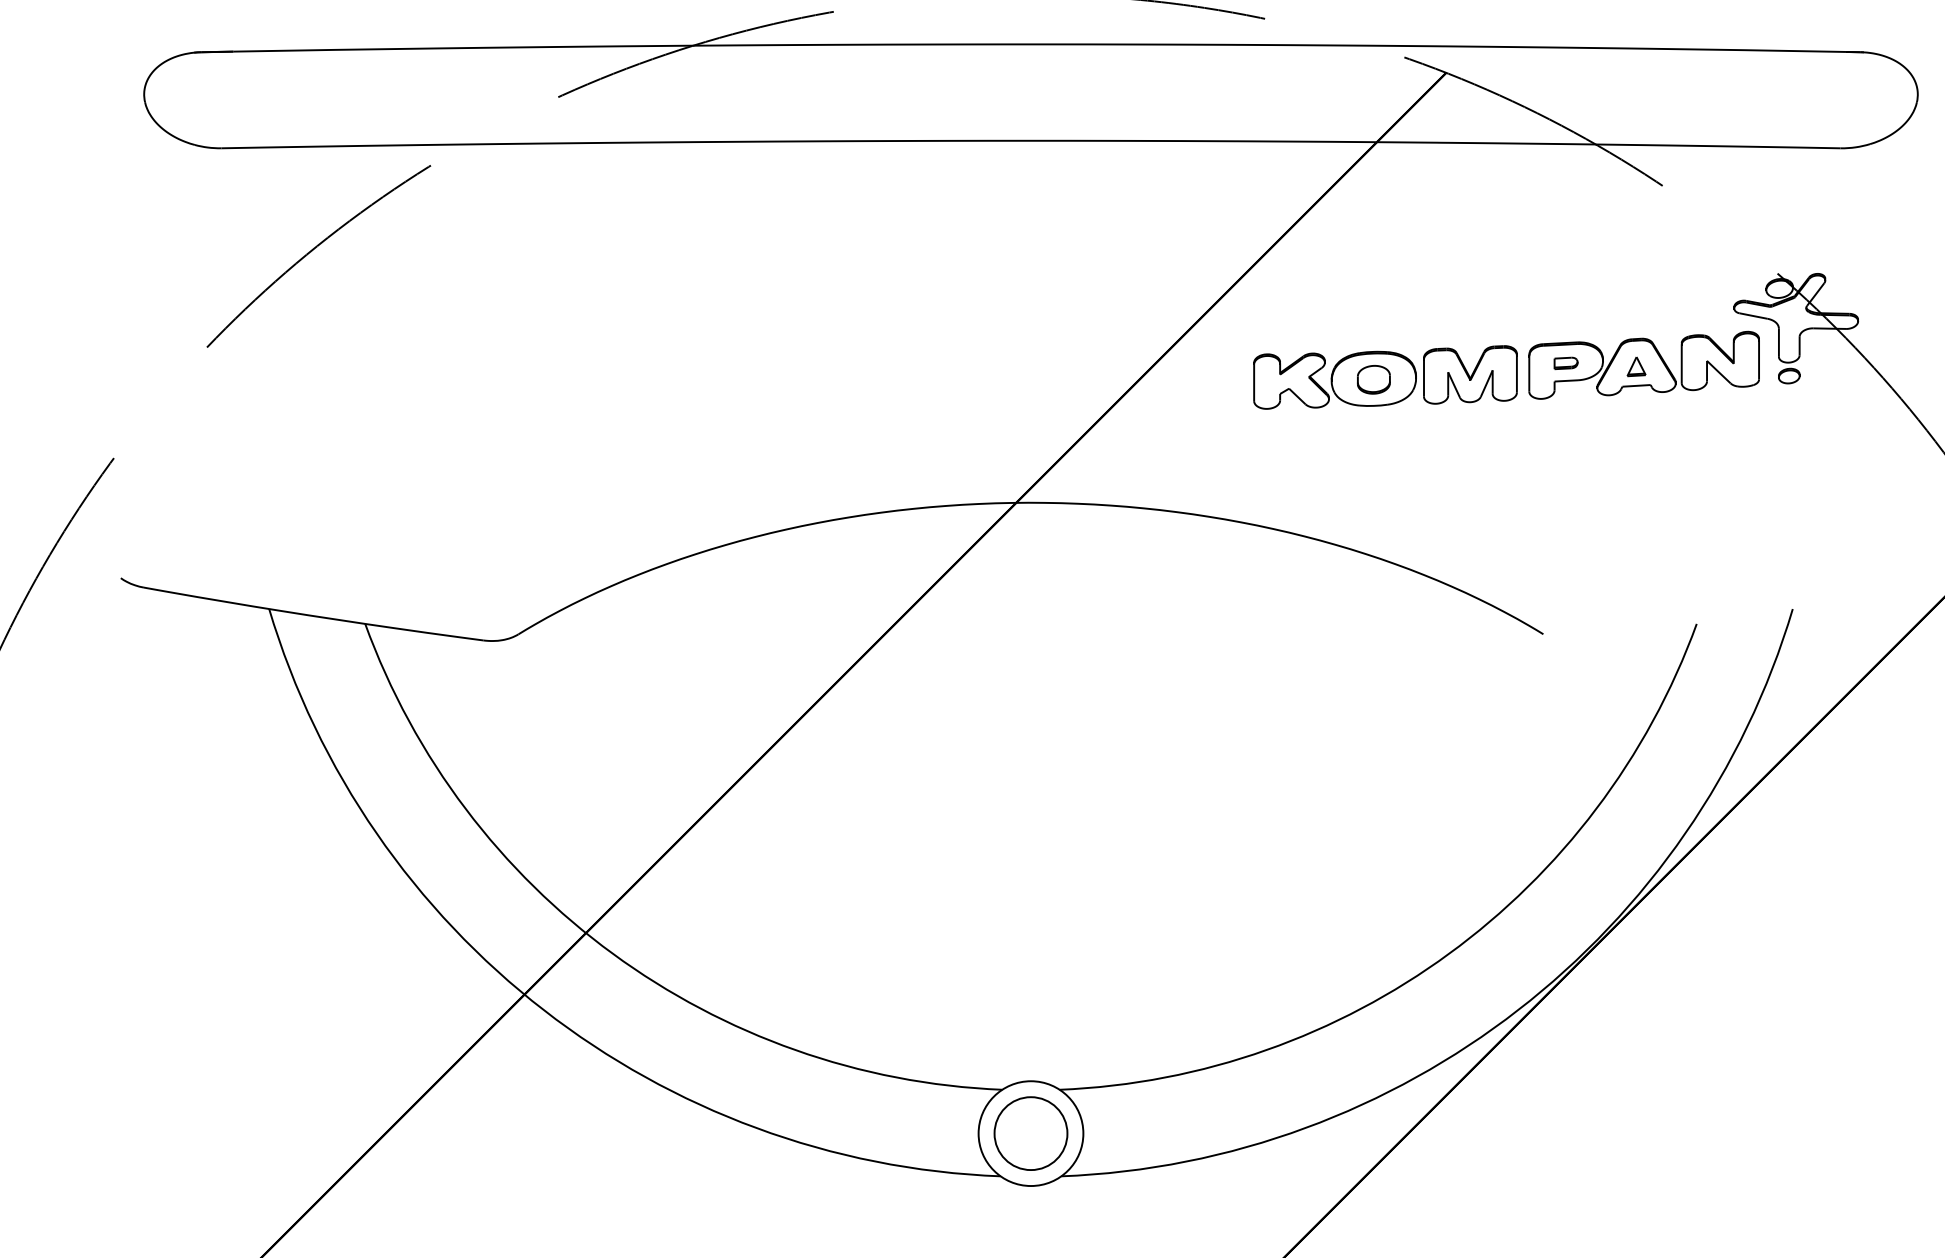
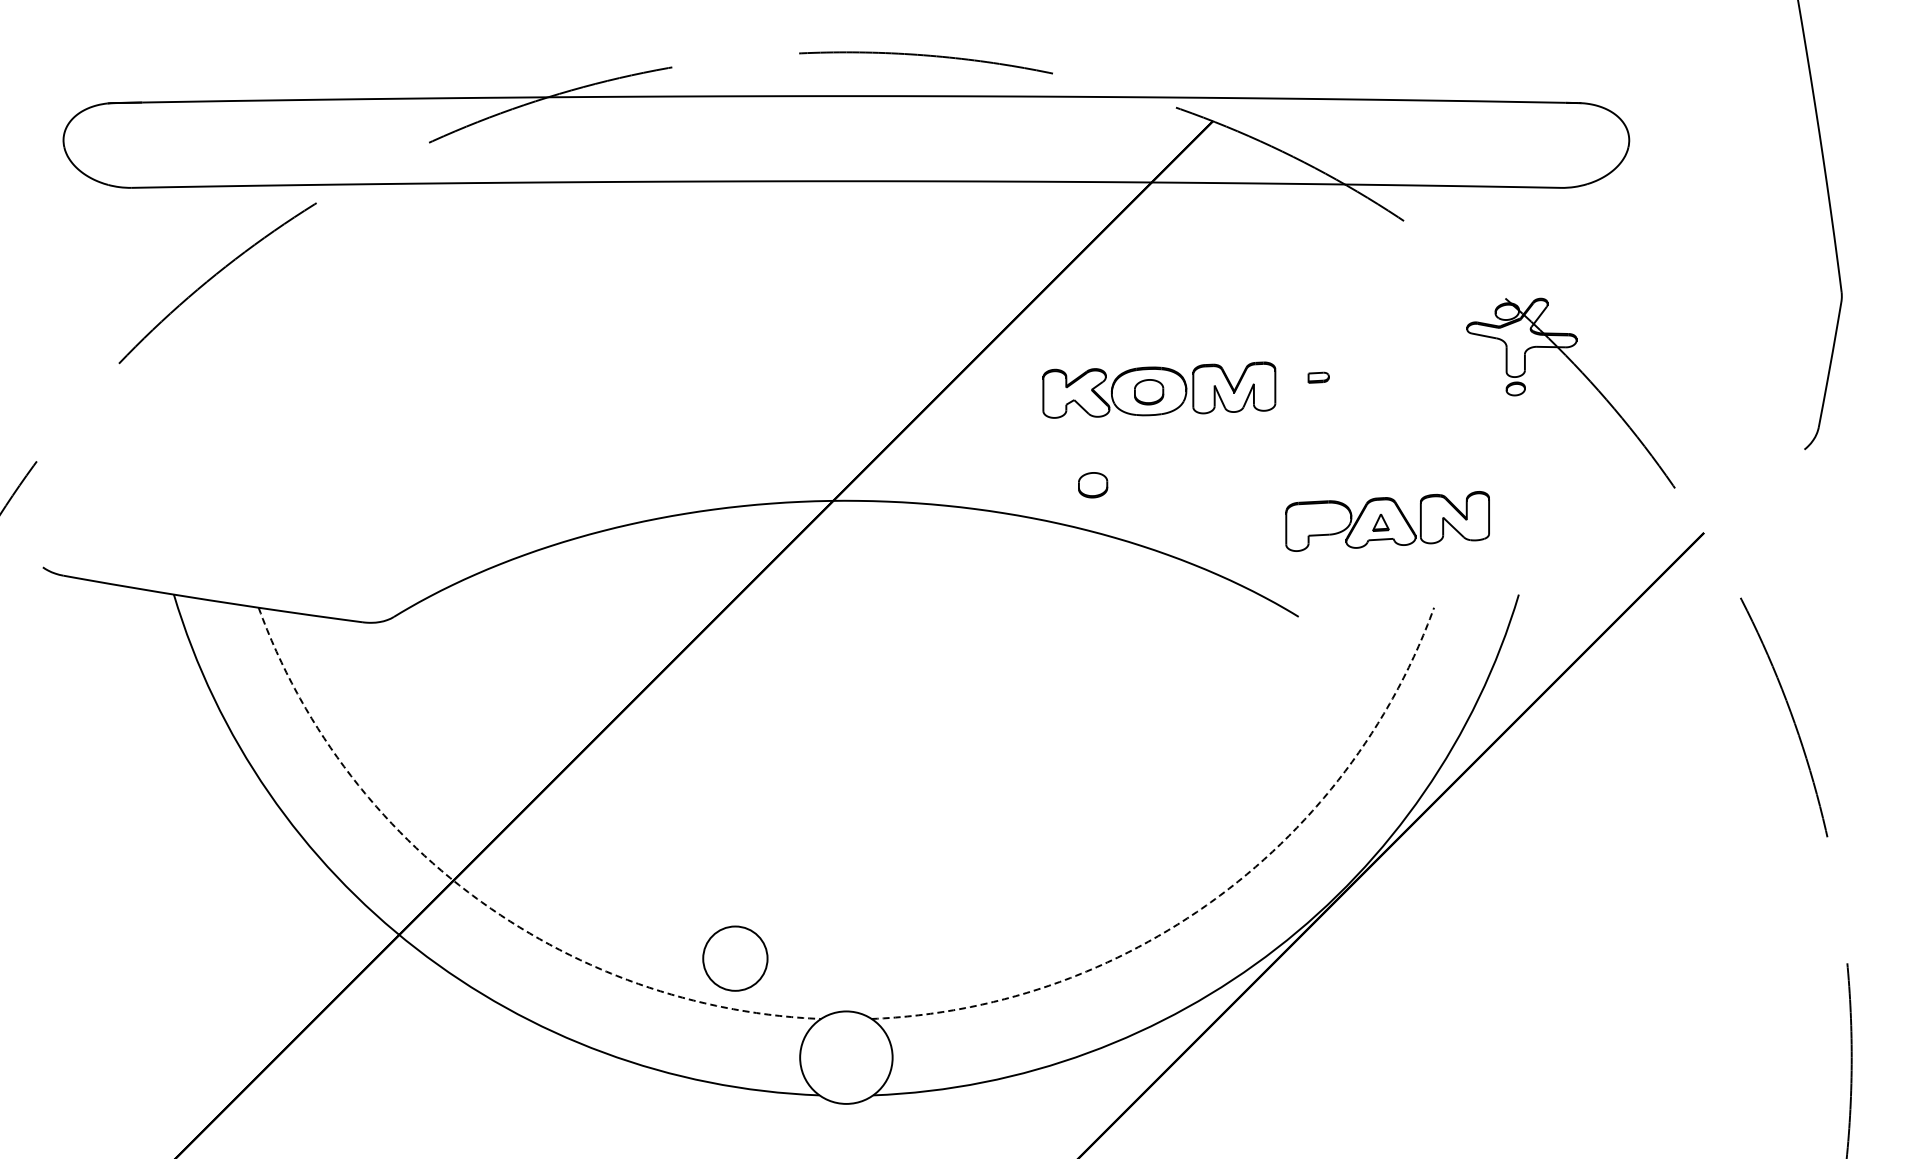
part: (1643, 365) -> (1387, 521), moved
part: (1310, 485) -> (1093, 485), added
arc: (613, 953) -> (477, 898), solid -> dashed
arc: (1449, 953) -> (1215, 898), solid -> dashed
circle: (1031, 1133) -> (735, 958), moved

